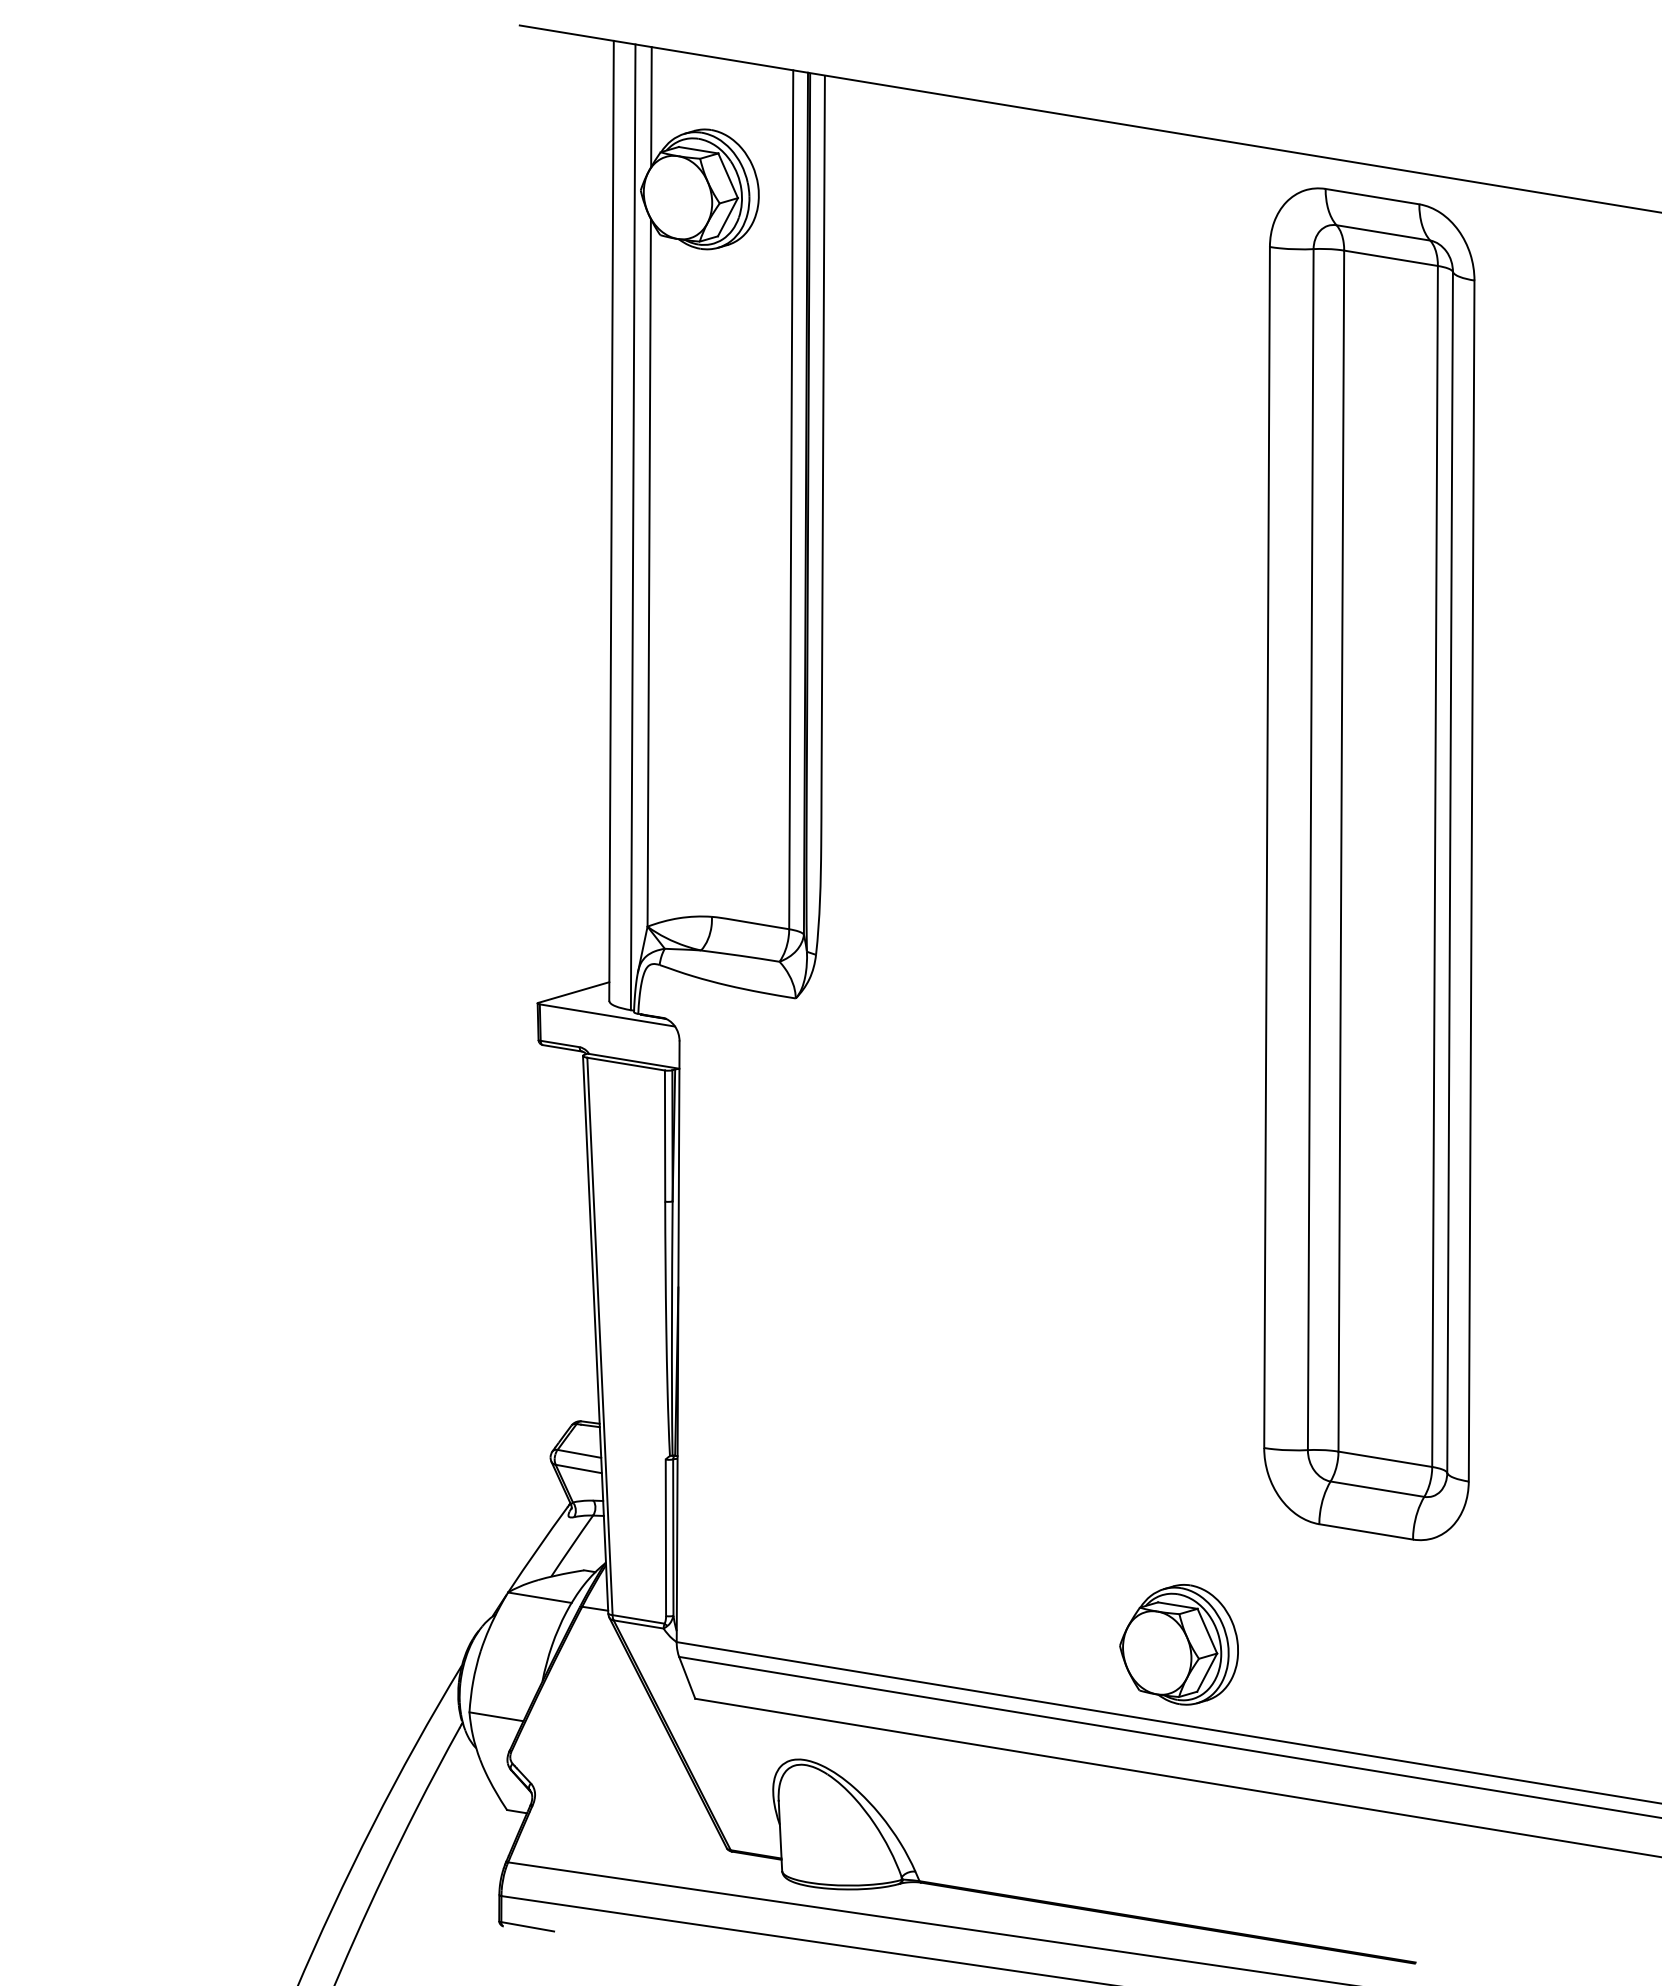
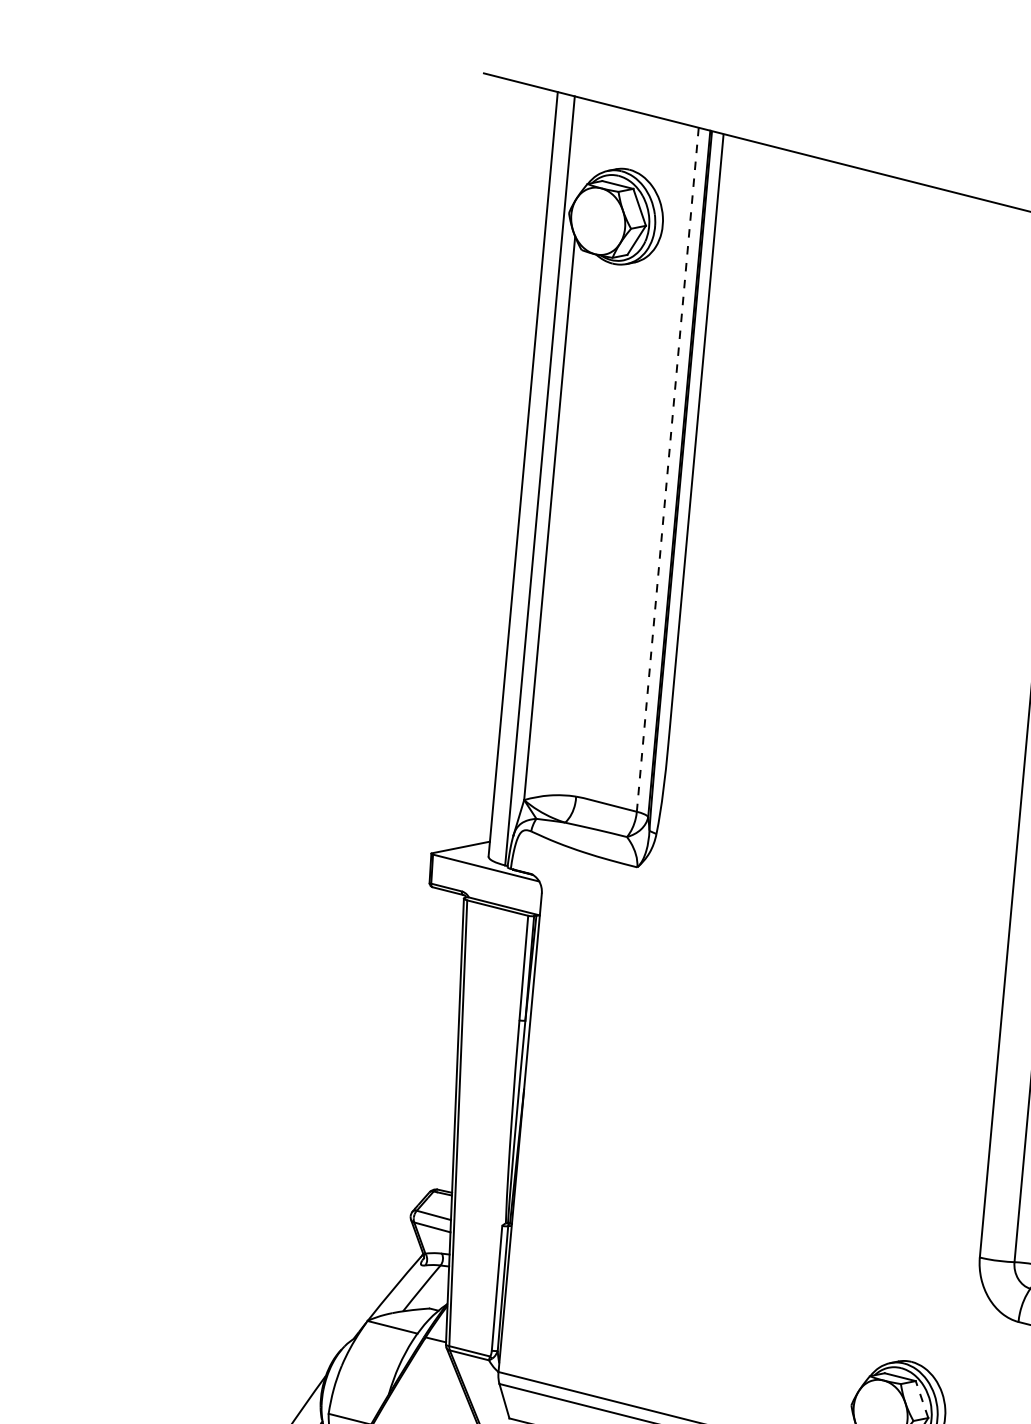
line: (651, 107) -> (583, 147), removed
line: (791, 500) -> (667, 470), solid -> dashed
line: (1207, 1630) -> (922, 1399), solid -> dashed

